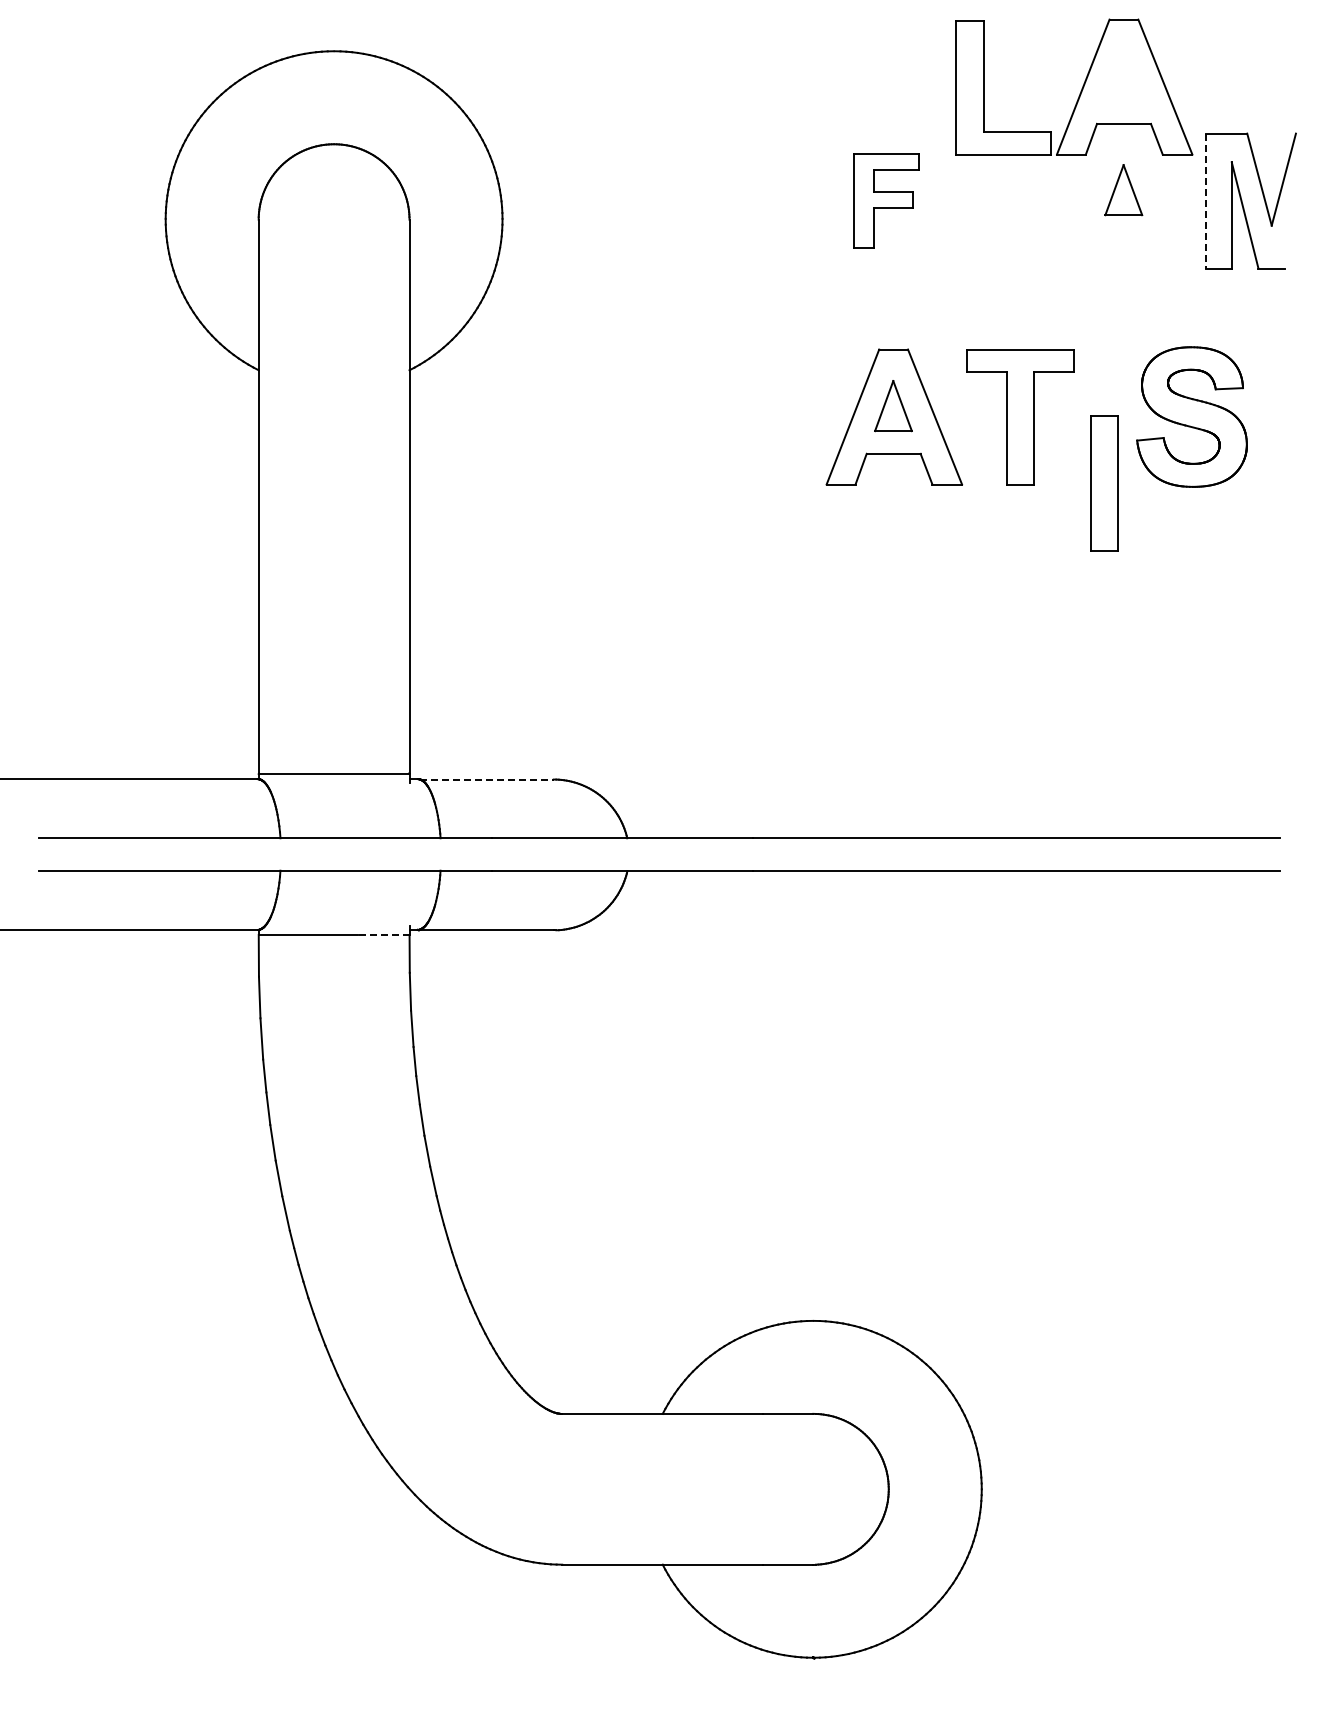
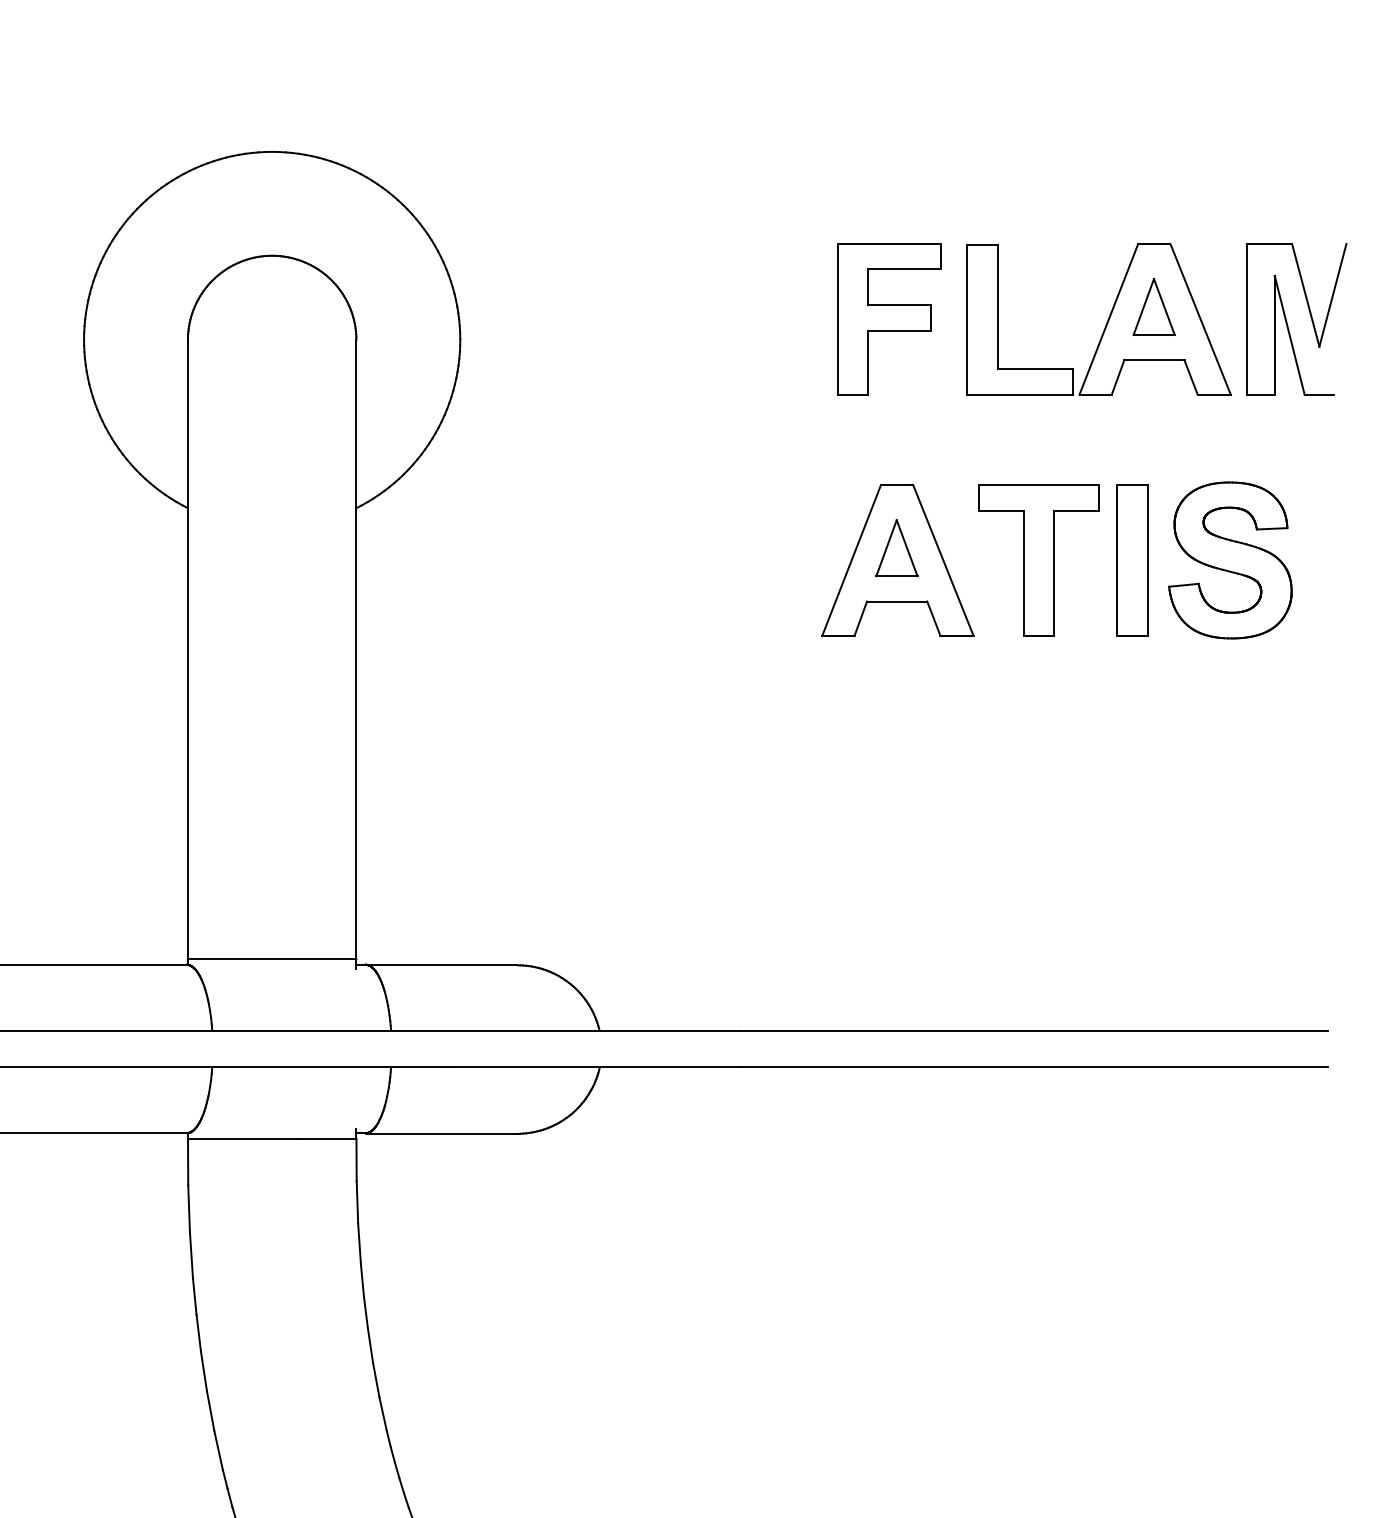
part: (1081, 88) -> (1106, 320), moved
part: (886, 201) -> (889, 319), size x1.43
line: (1206, 201) -> (1246, 319), dashed -> solid
part: (1104, 483) -> (1132, 560), moved
line: (486, 779) -> (442, 965), dashed -> solid
line: (383, 934) -> (327, 1138), dashed -> solid

